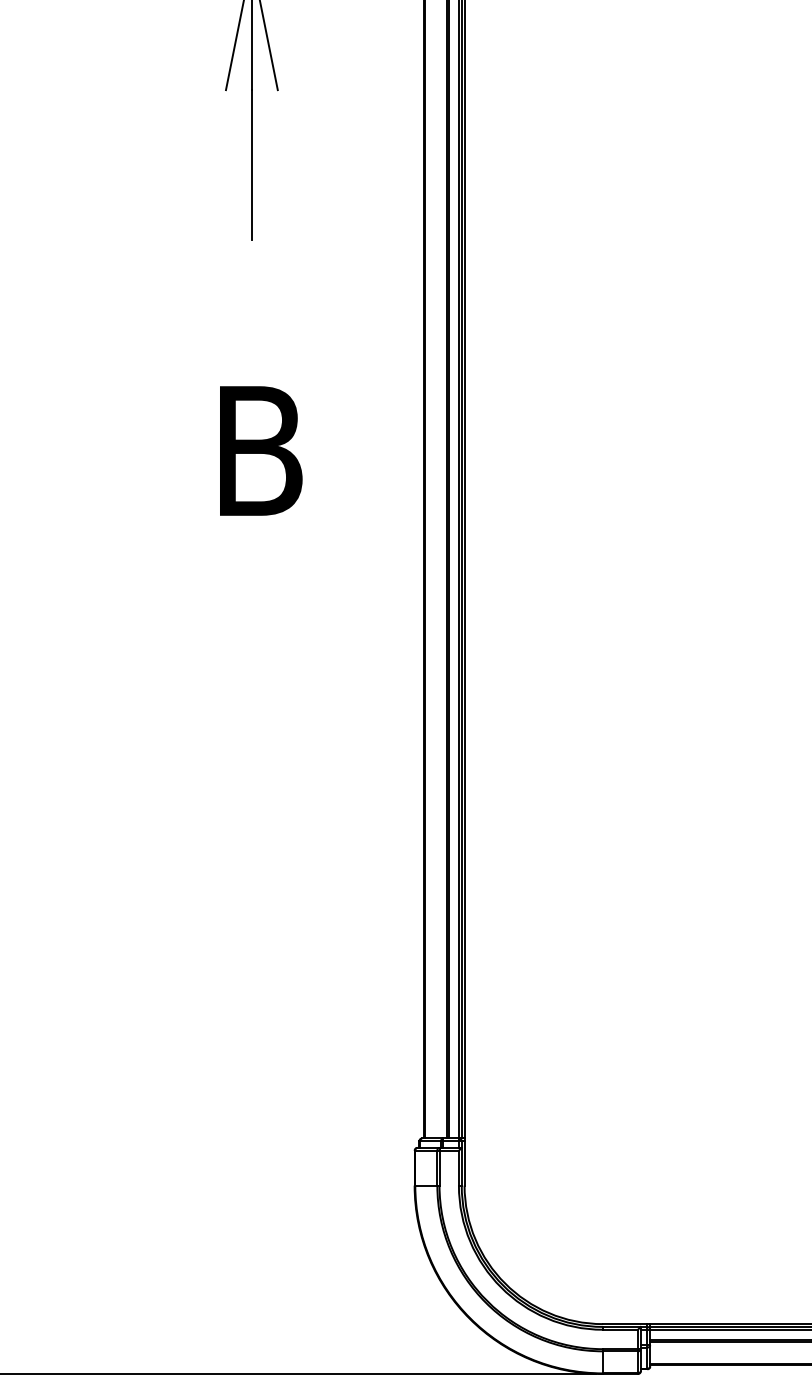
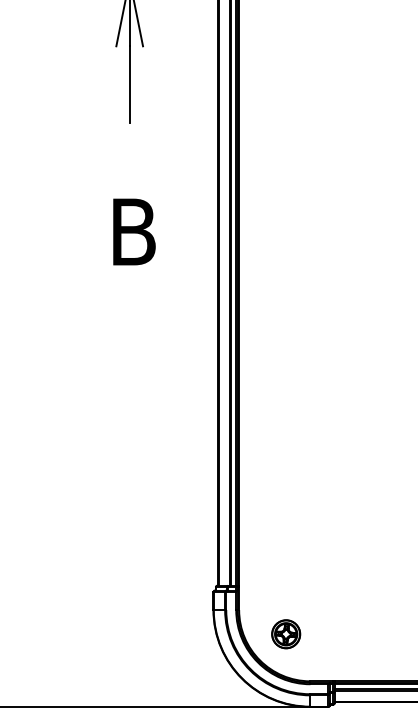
part: (556, 1233) -> (286, 634), added

